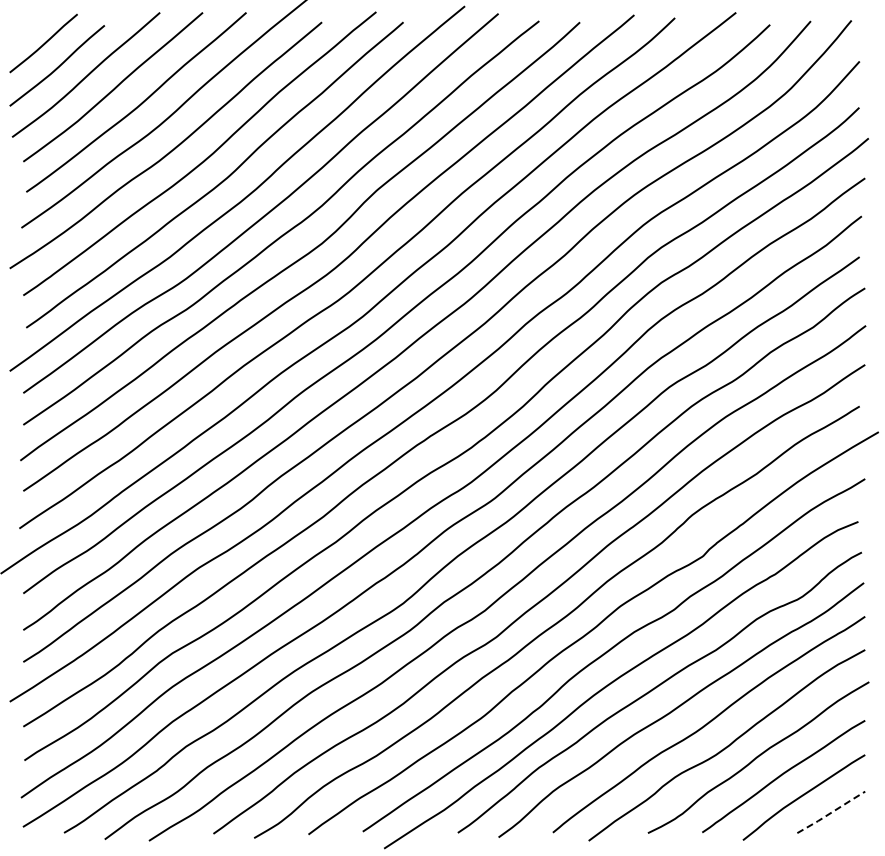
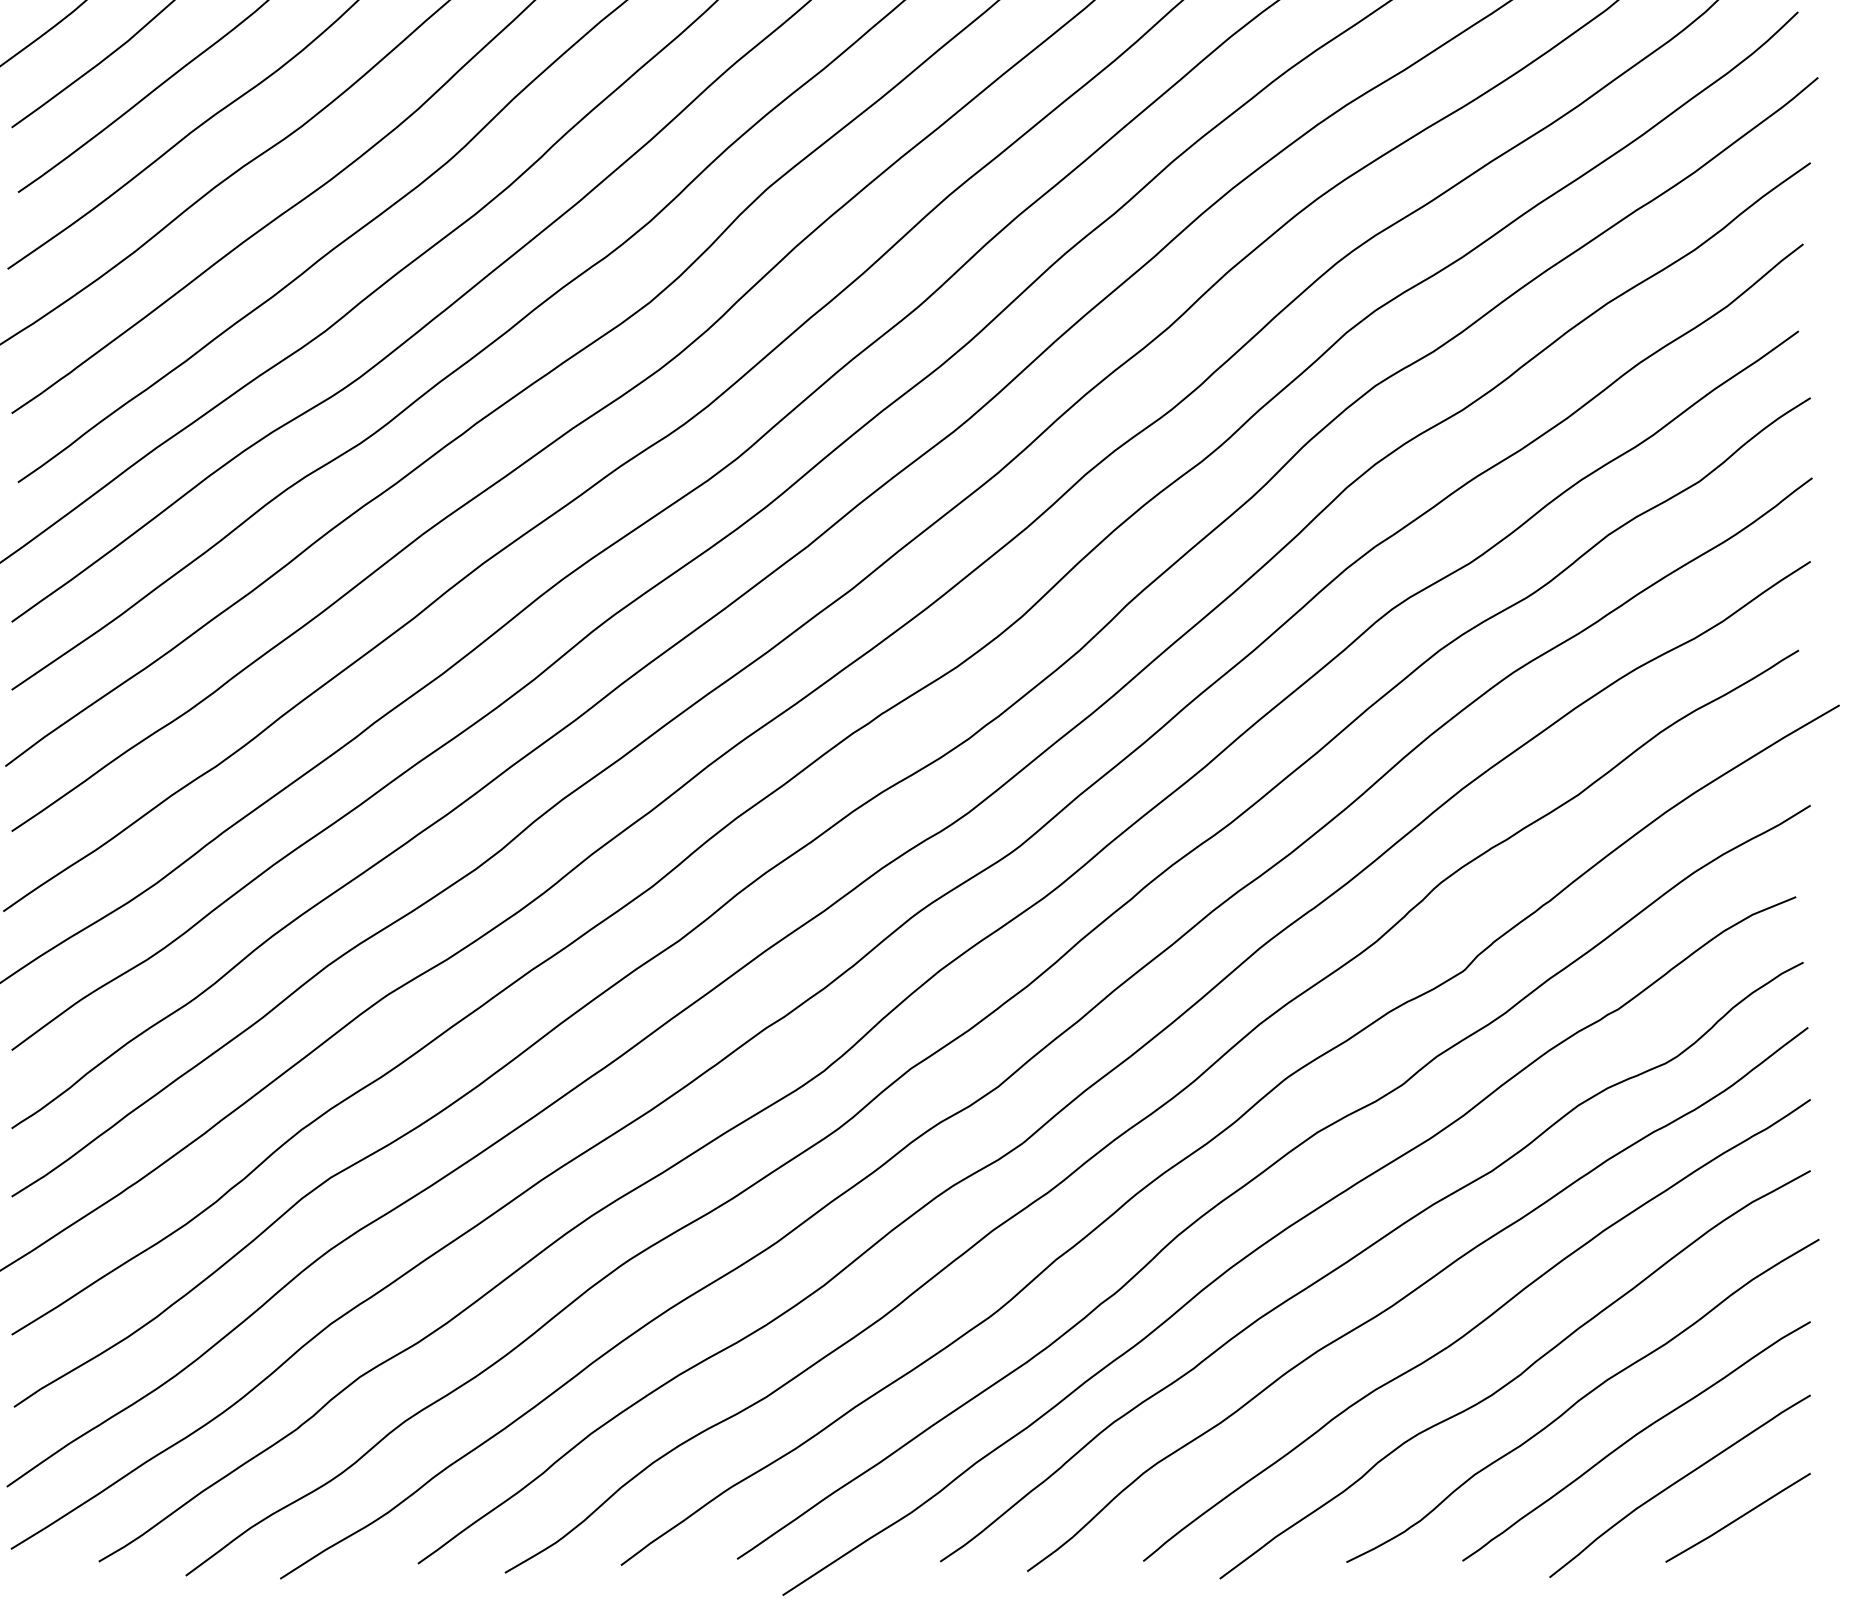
line: (831, 812) -> (1738, 1518), dashed -> solid

